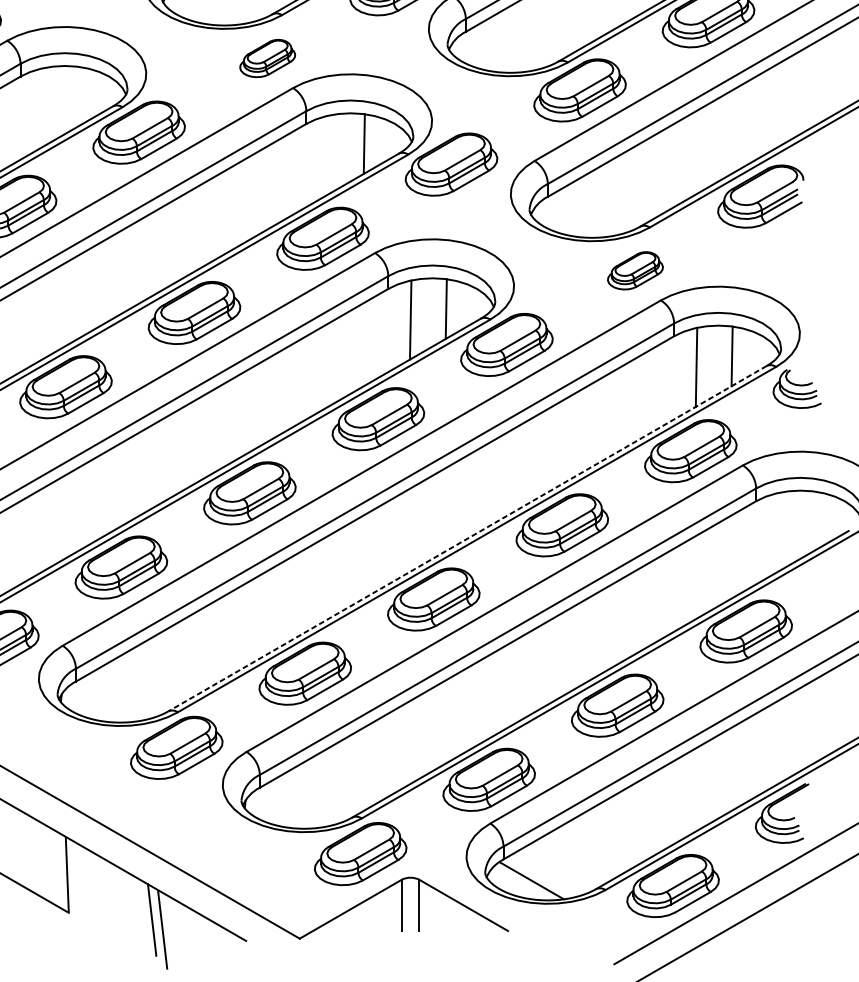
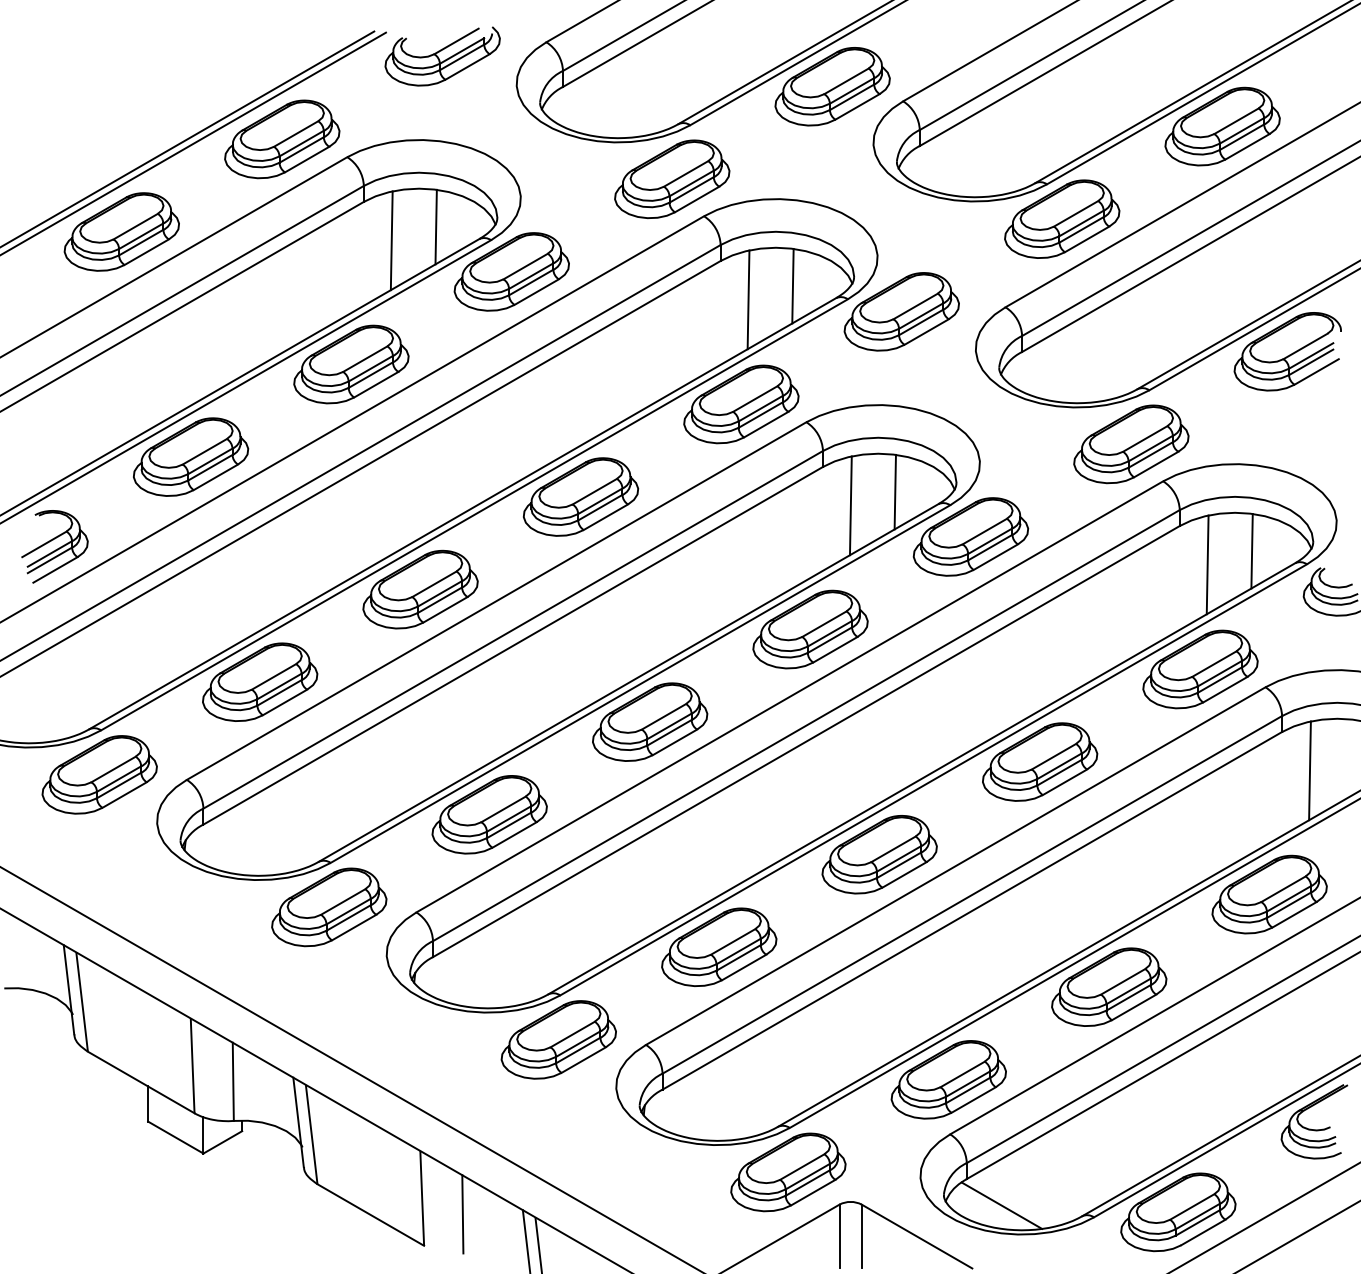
part: (267, 58) -> (672, 179), size x1.67
line: (77, 96) -> (435, 226), added
line: (42, 107) -> (391, 240), added
line: (328, 154) -> (748, 299), added
part: (635, 270) -> (1131, 444), size x1.67
line: (778, 532) -> (1309, 770), added
line: (467, 538) -> (921, 778), dashed -> solid
line: (99, 887) -> (462, 1214), added

